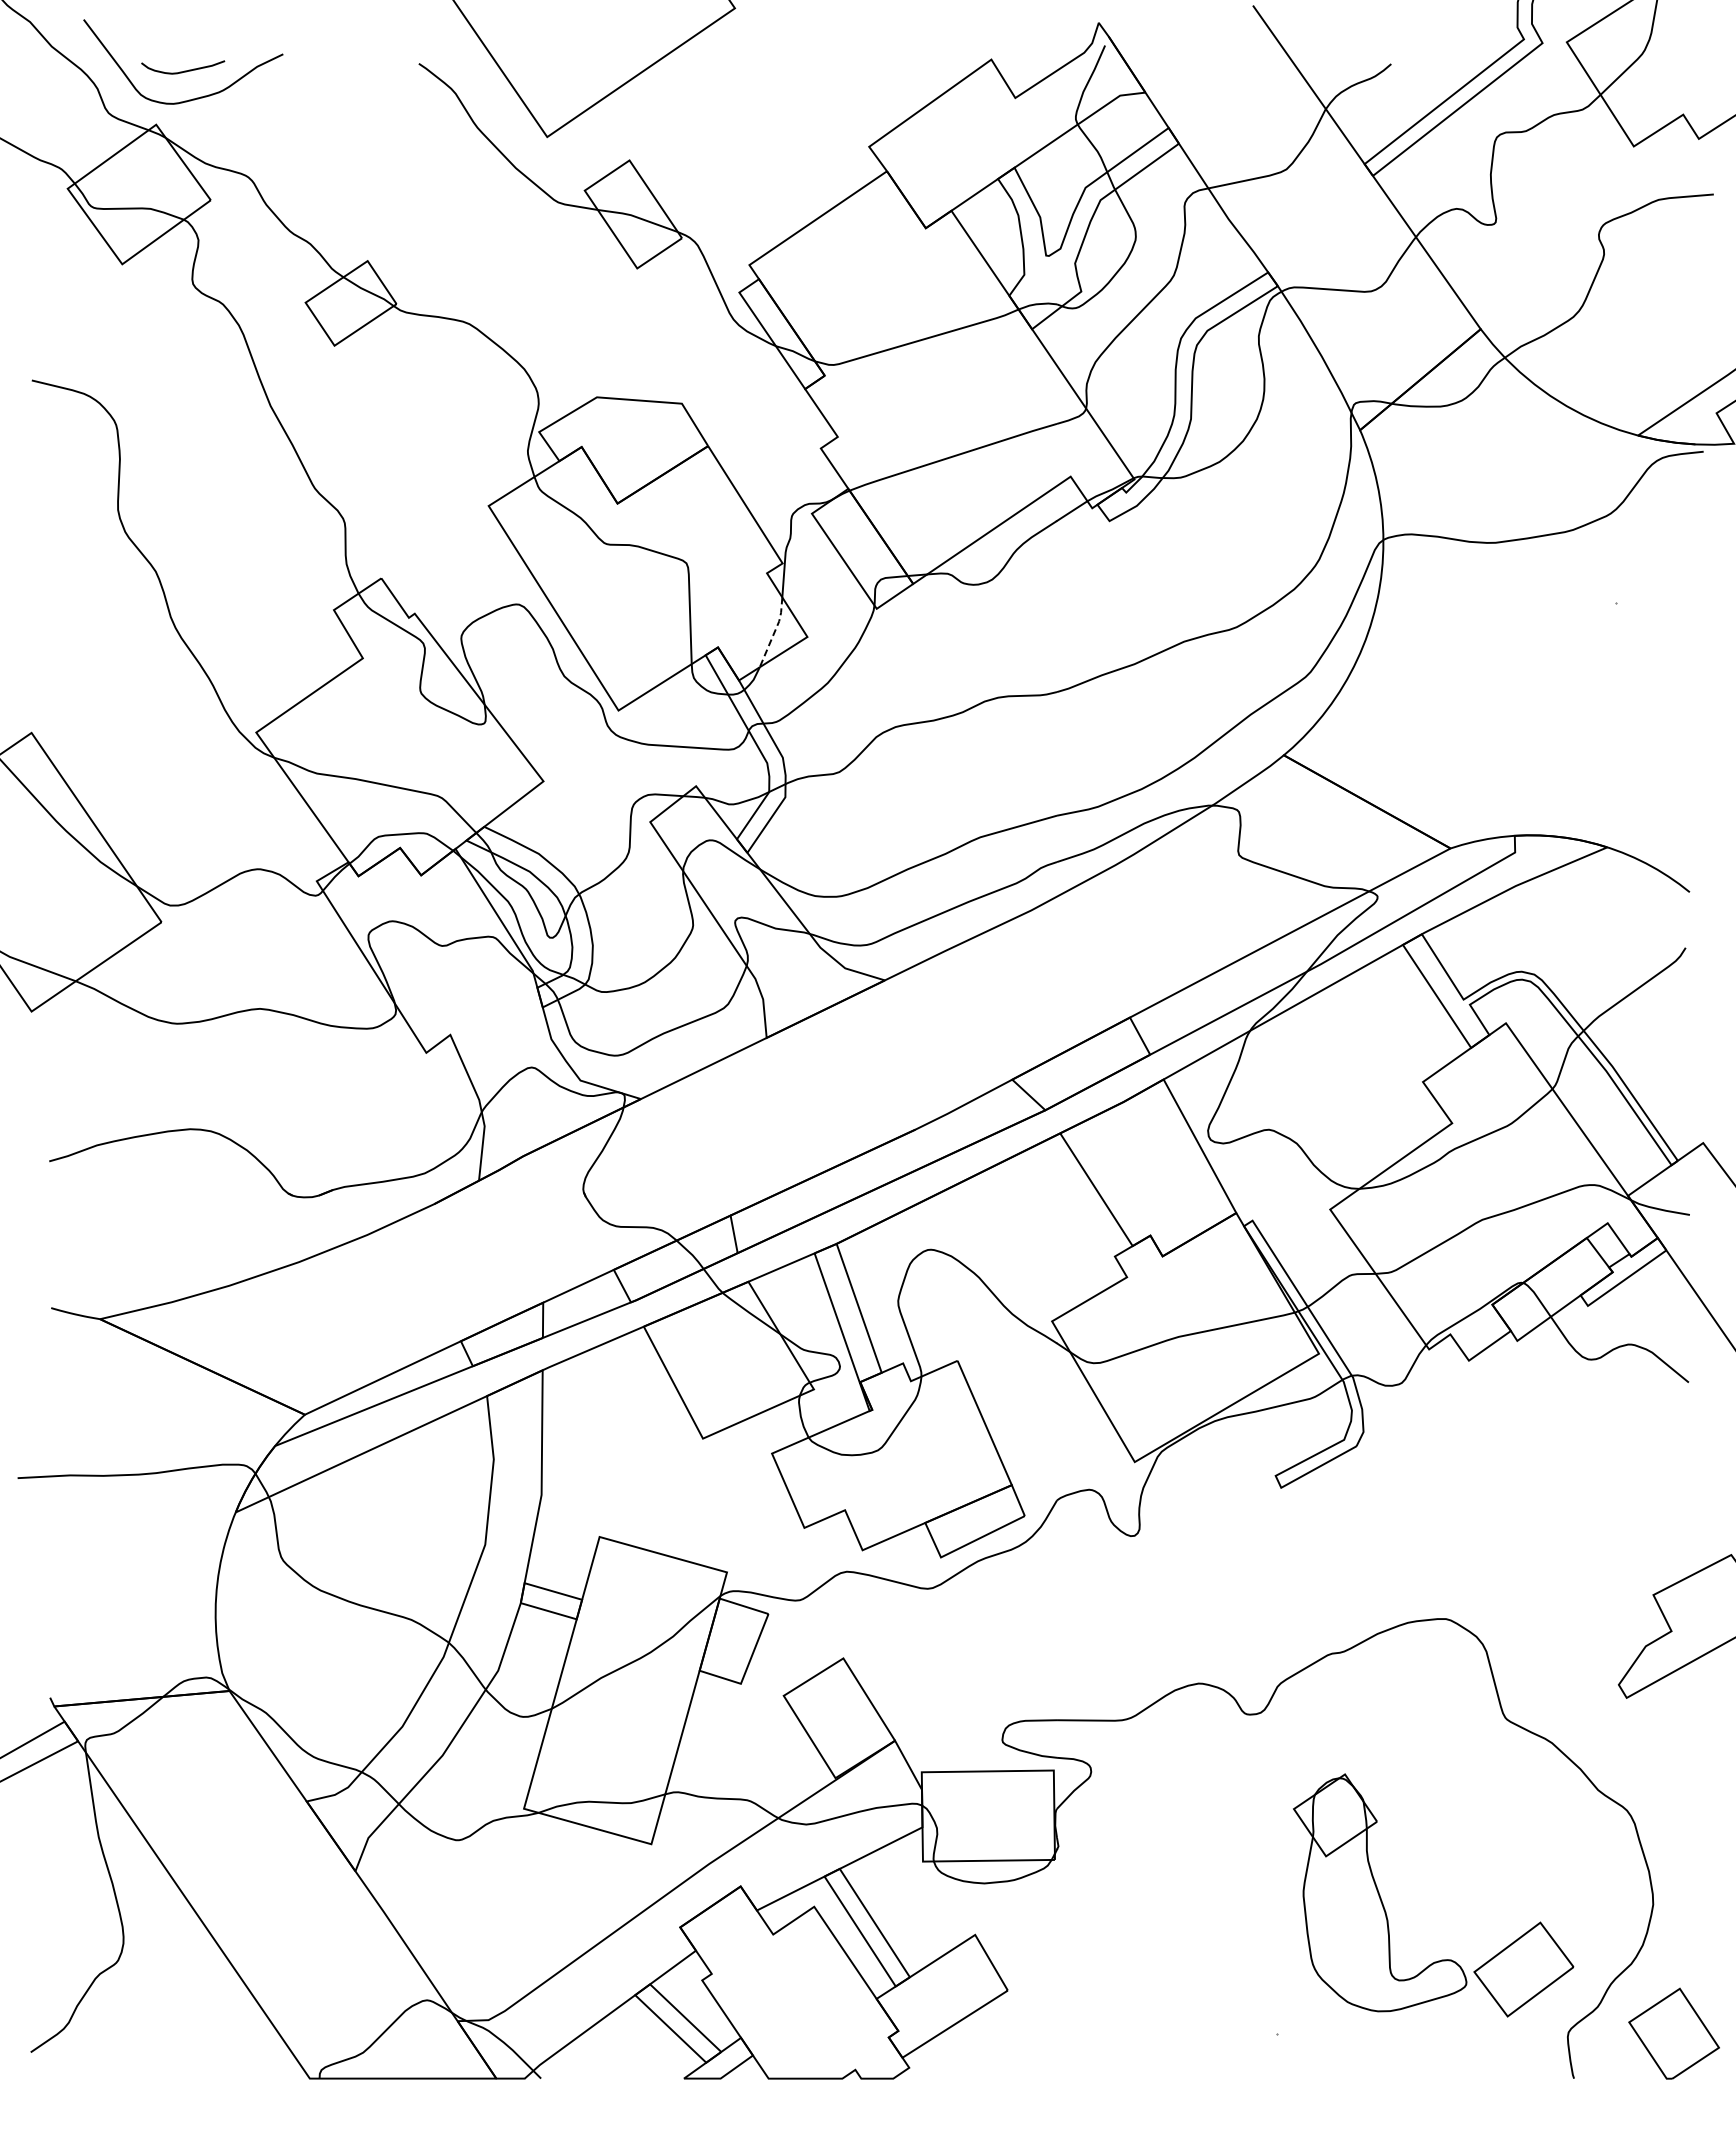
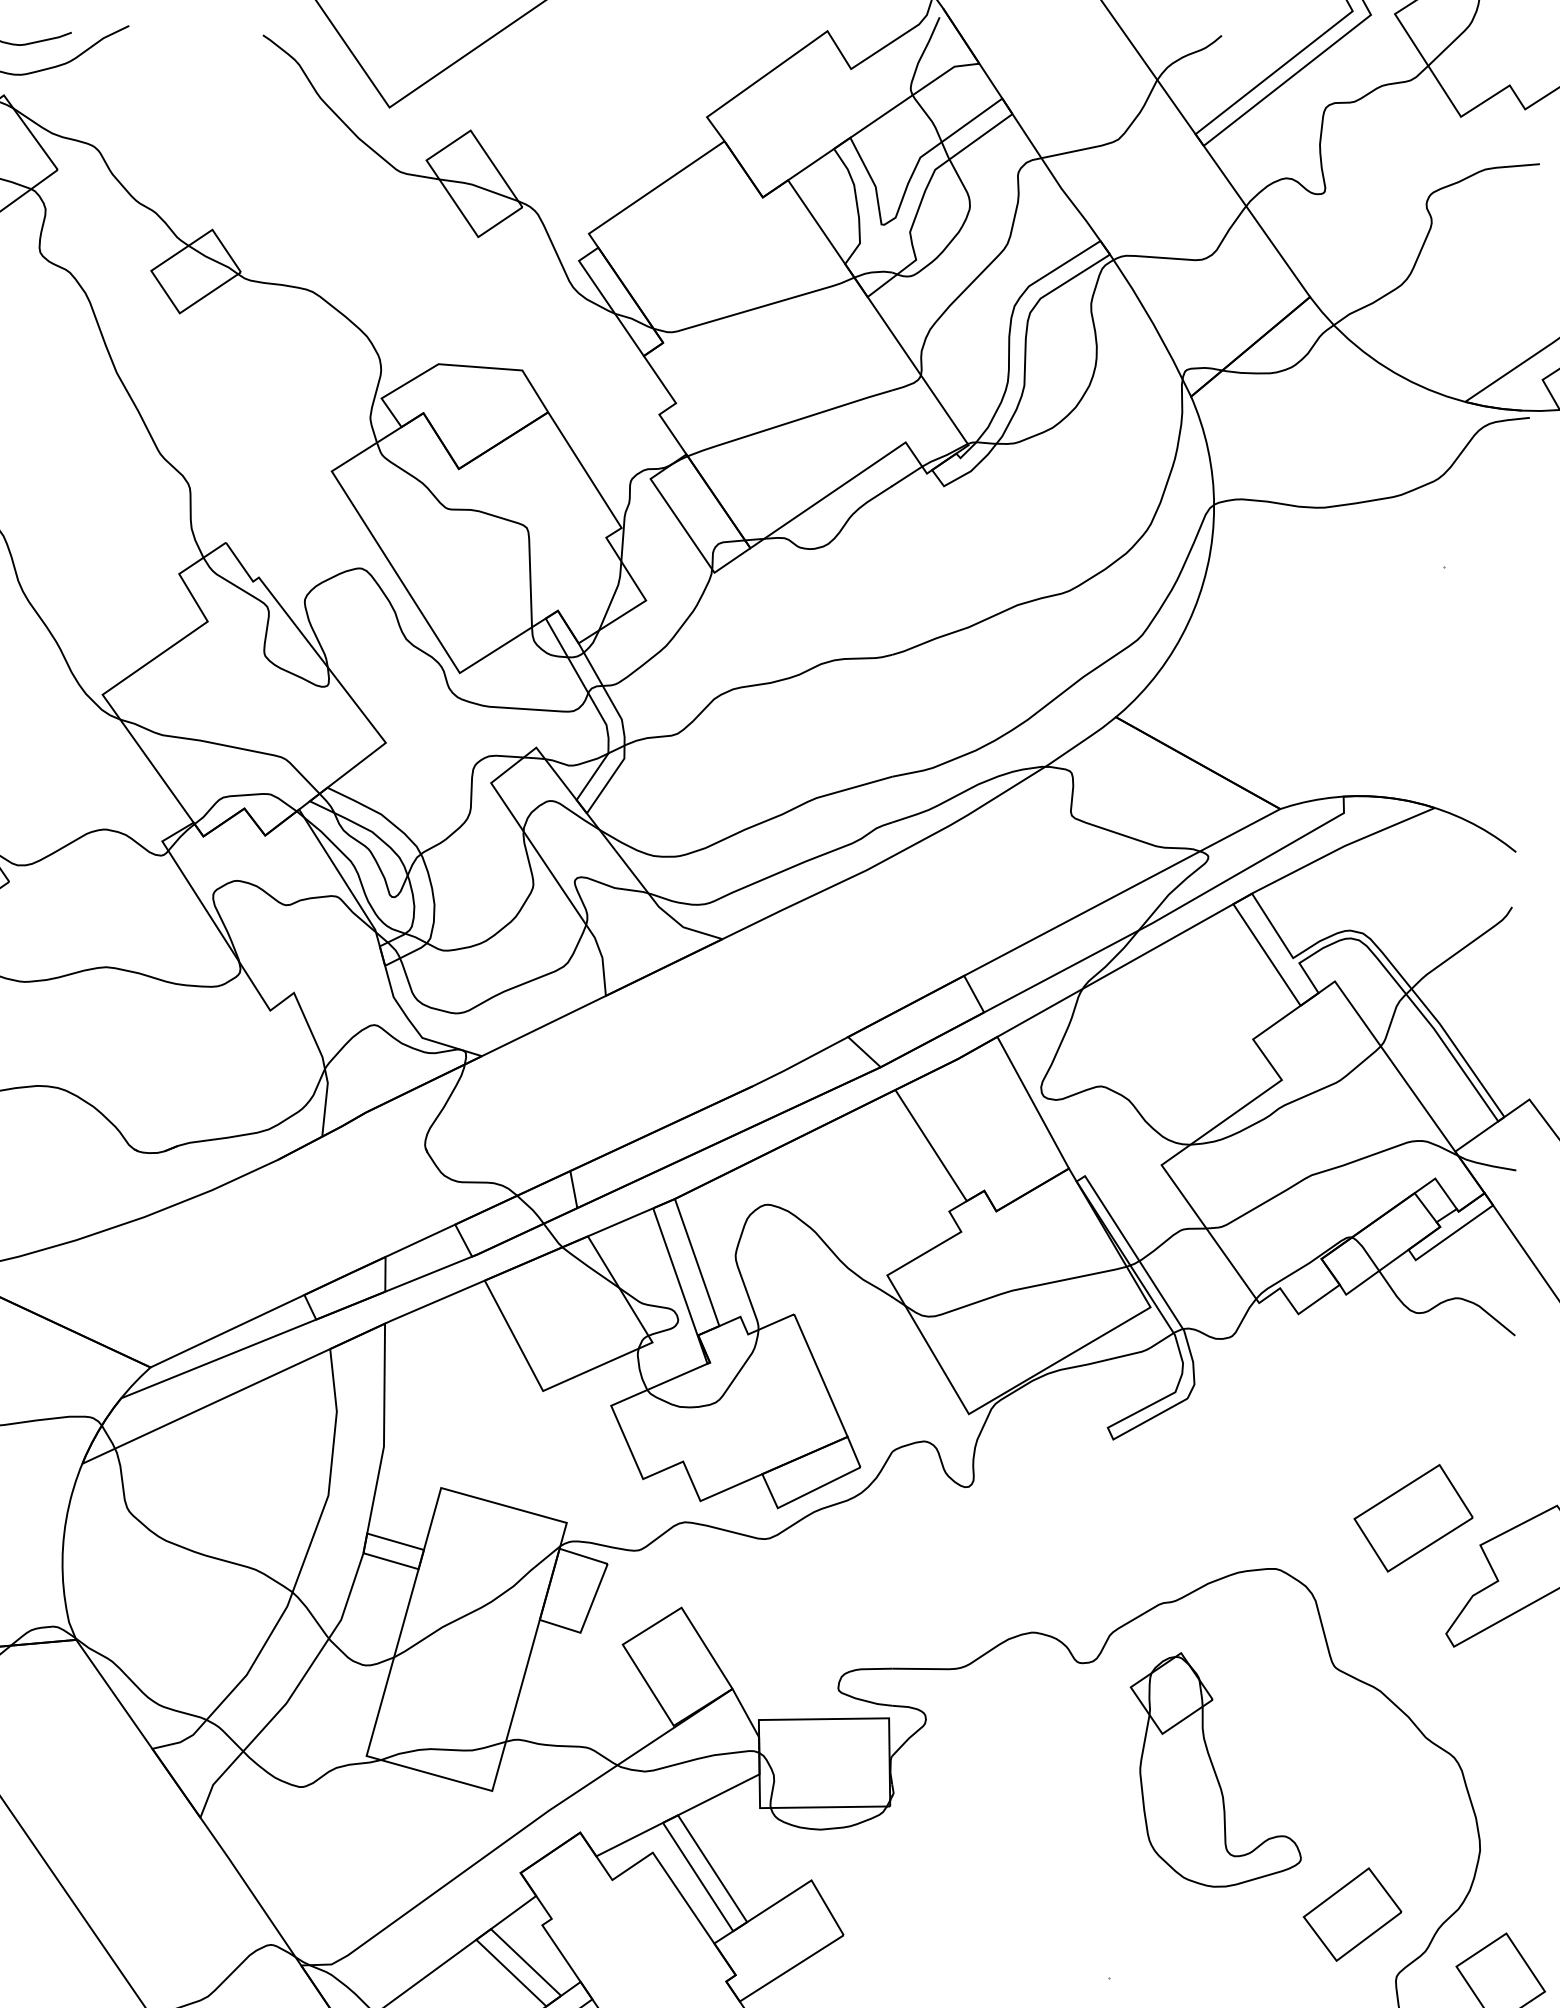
line: (774, 632) -> (613, 596), dashed -> solid
part: (1585, 1567) -> (1413, 1518), added
part: (1380, 1892) -> (1216, 1769), moved

